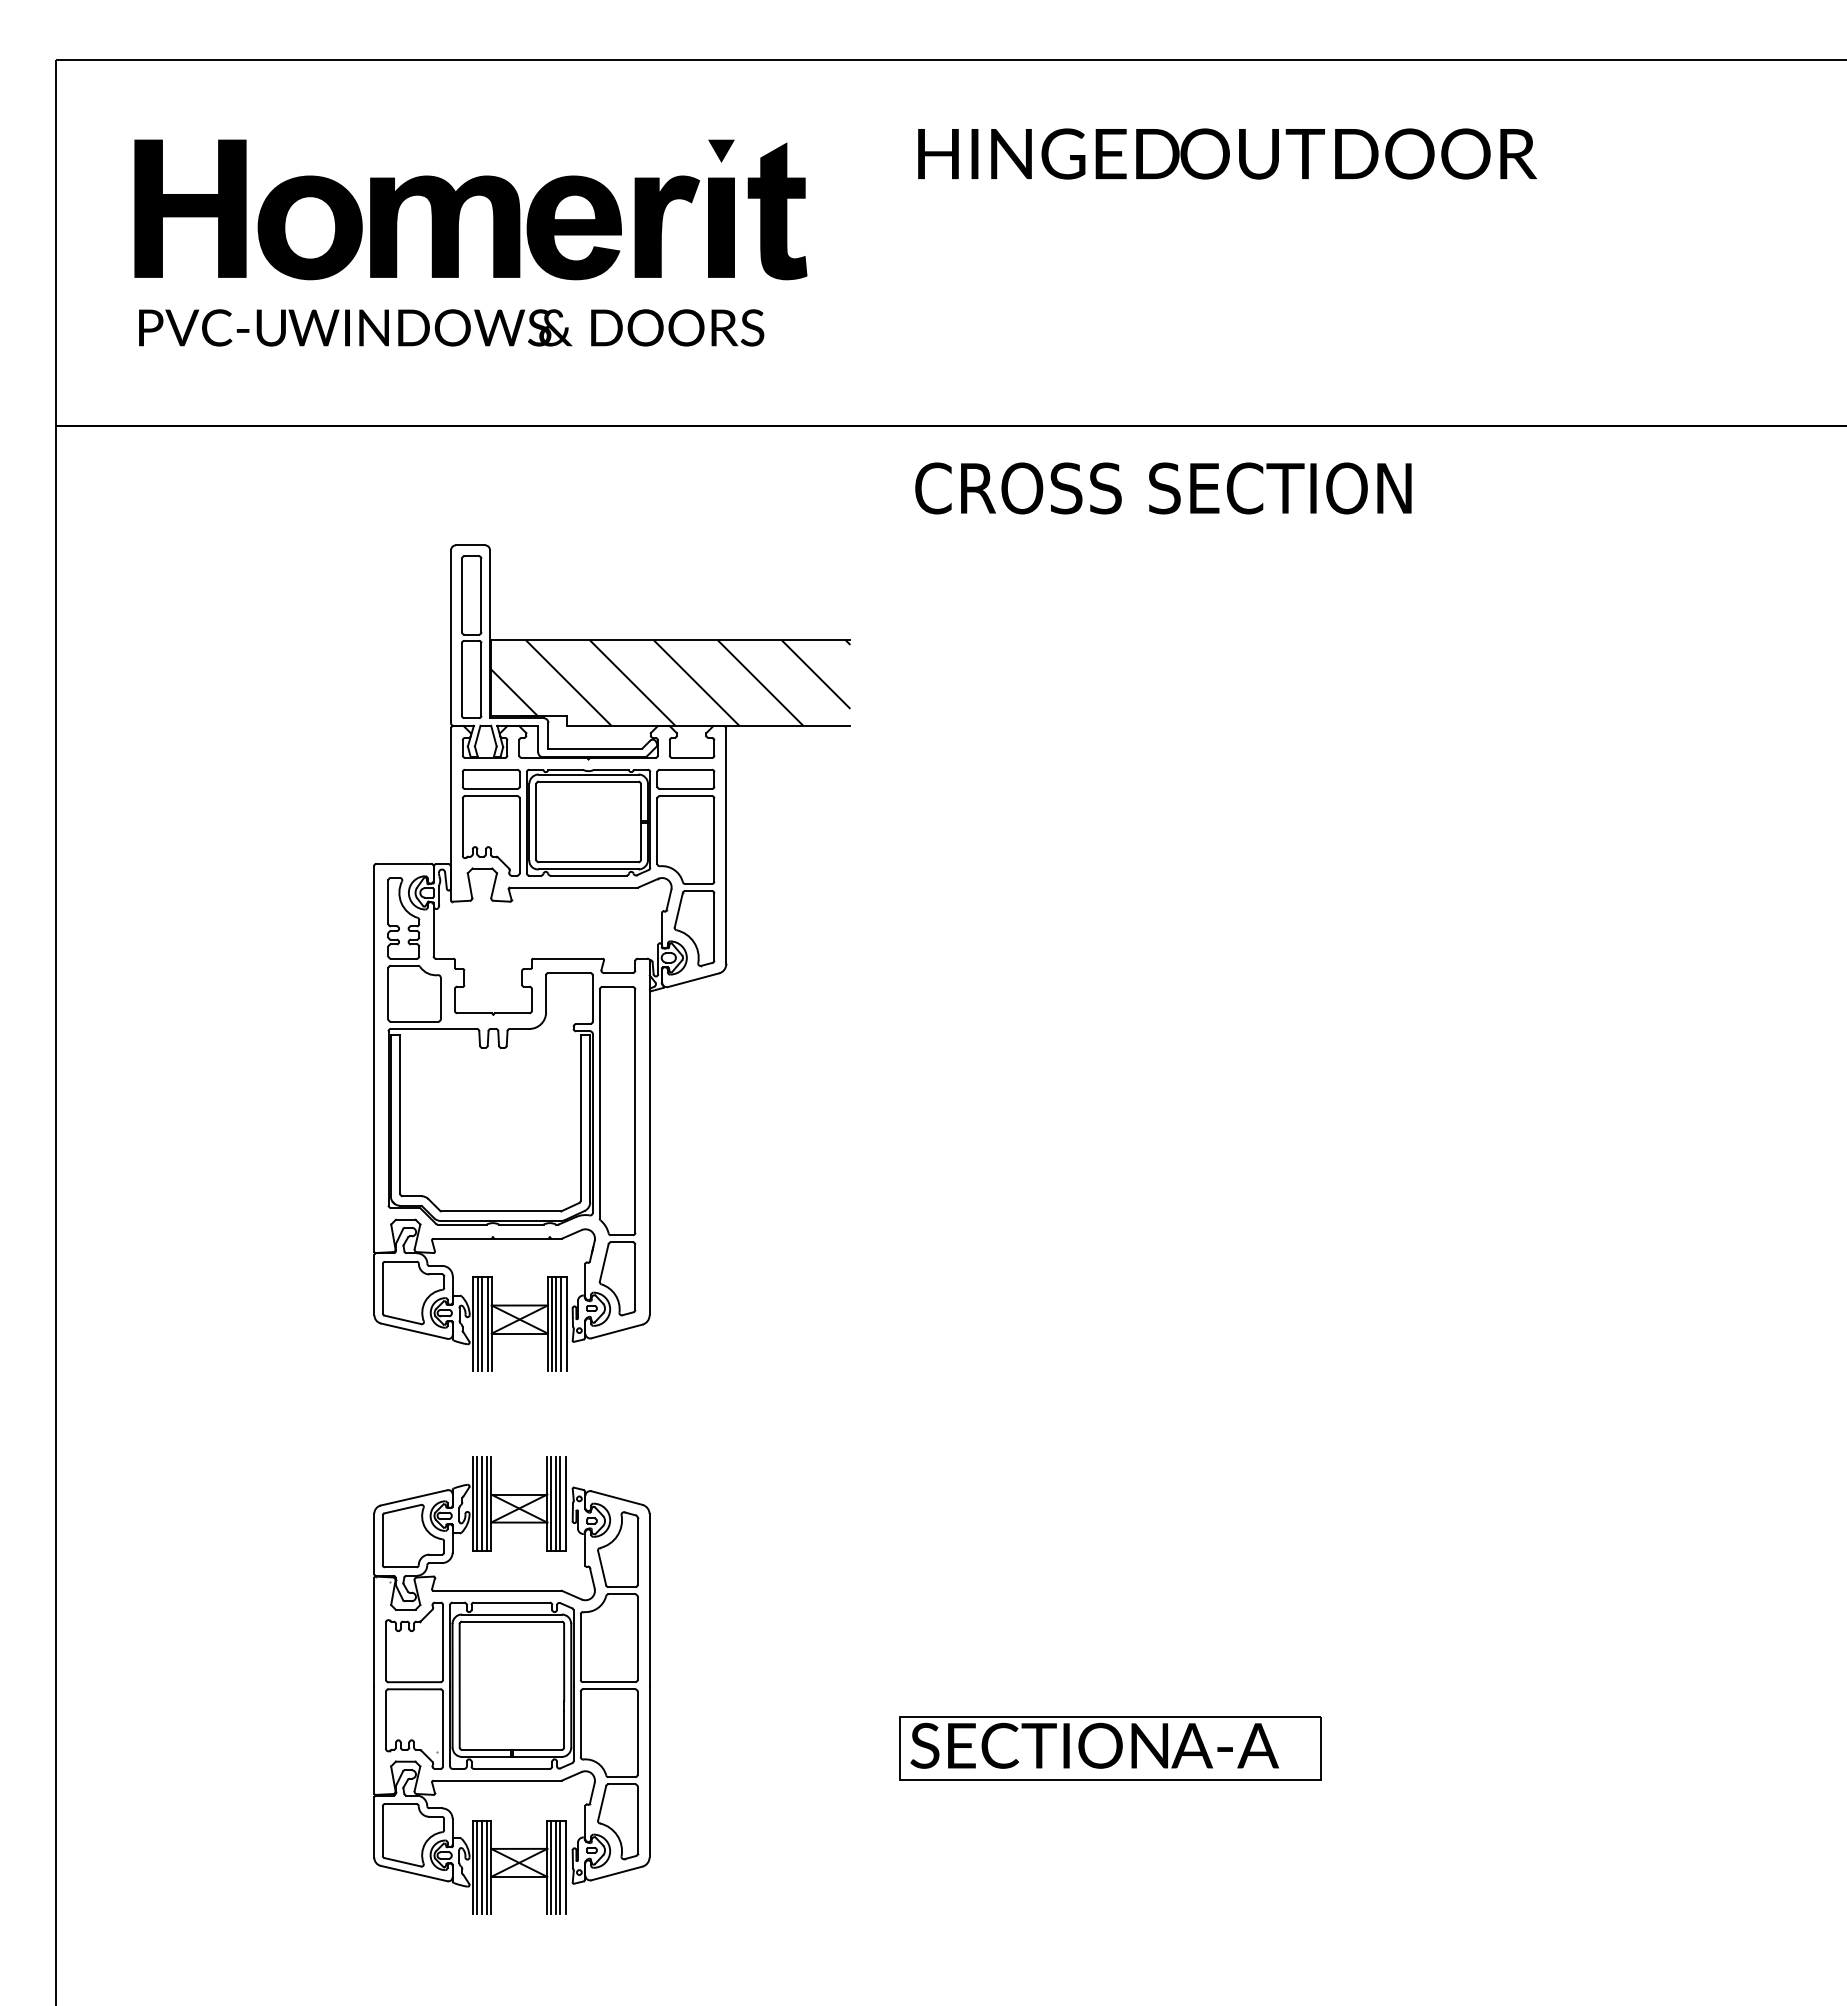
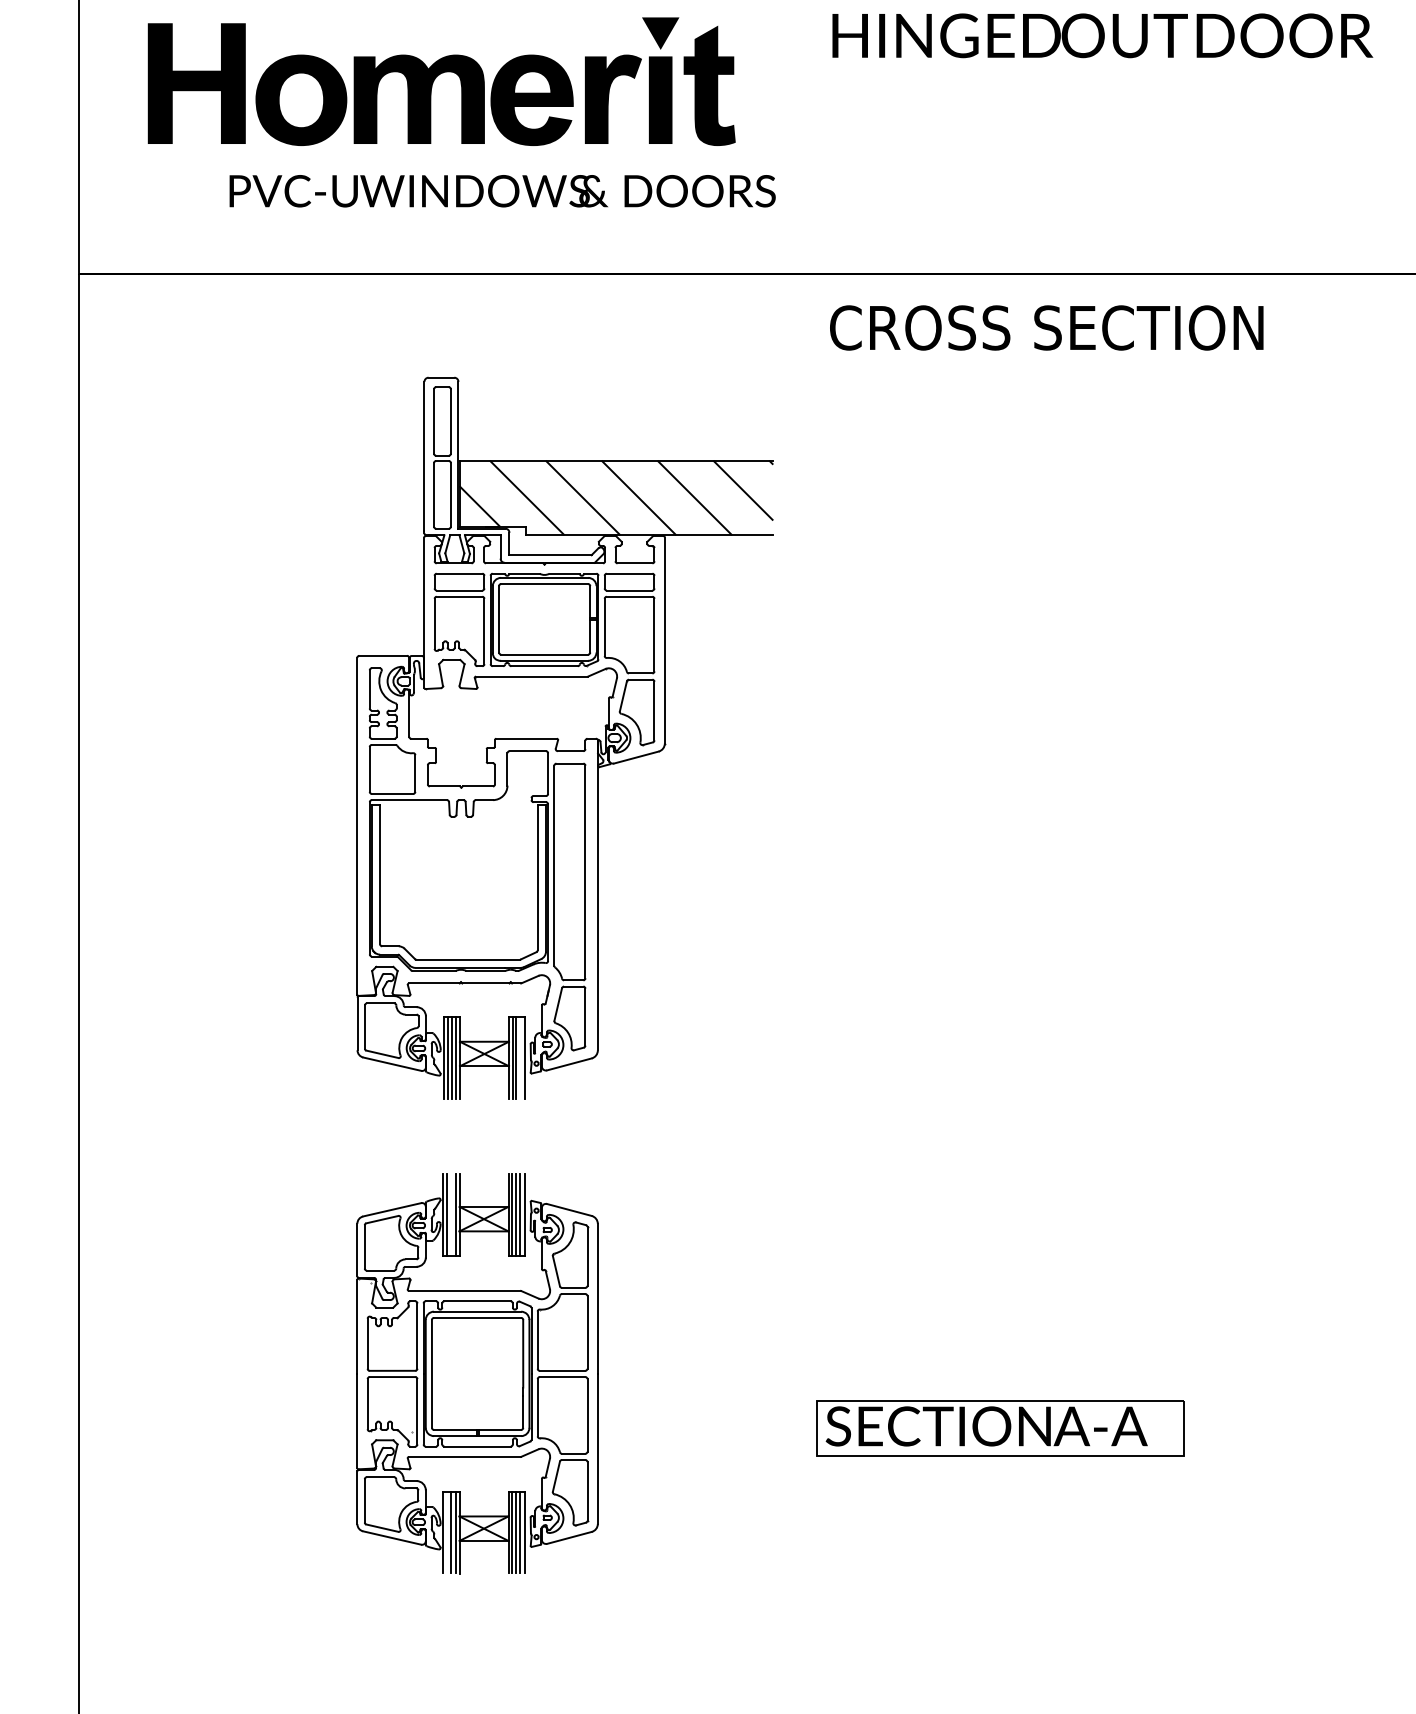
part: (721, 150) -> (660, 32), size x1.6
text: (451, 327) -> (502, 190), moved
line: (560, 1323) -> (520, 1057), removed
line: (481, 1503) -> (451, 1214), removed
line: (477, 1867) -> (447, 1532), removed

